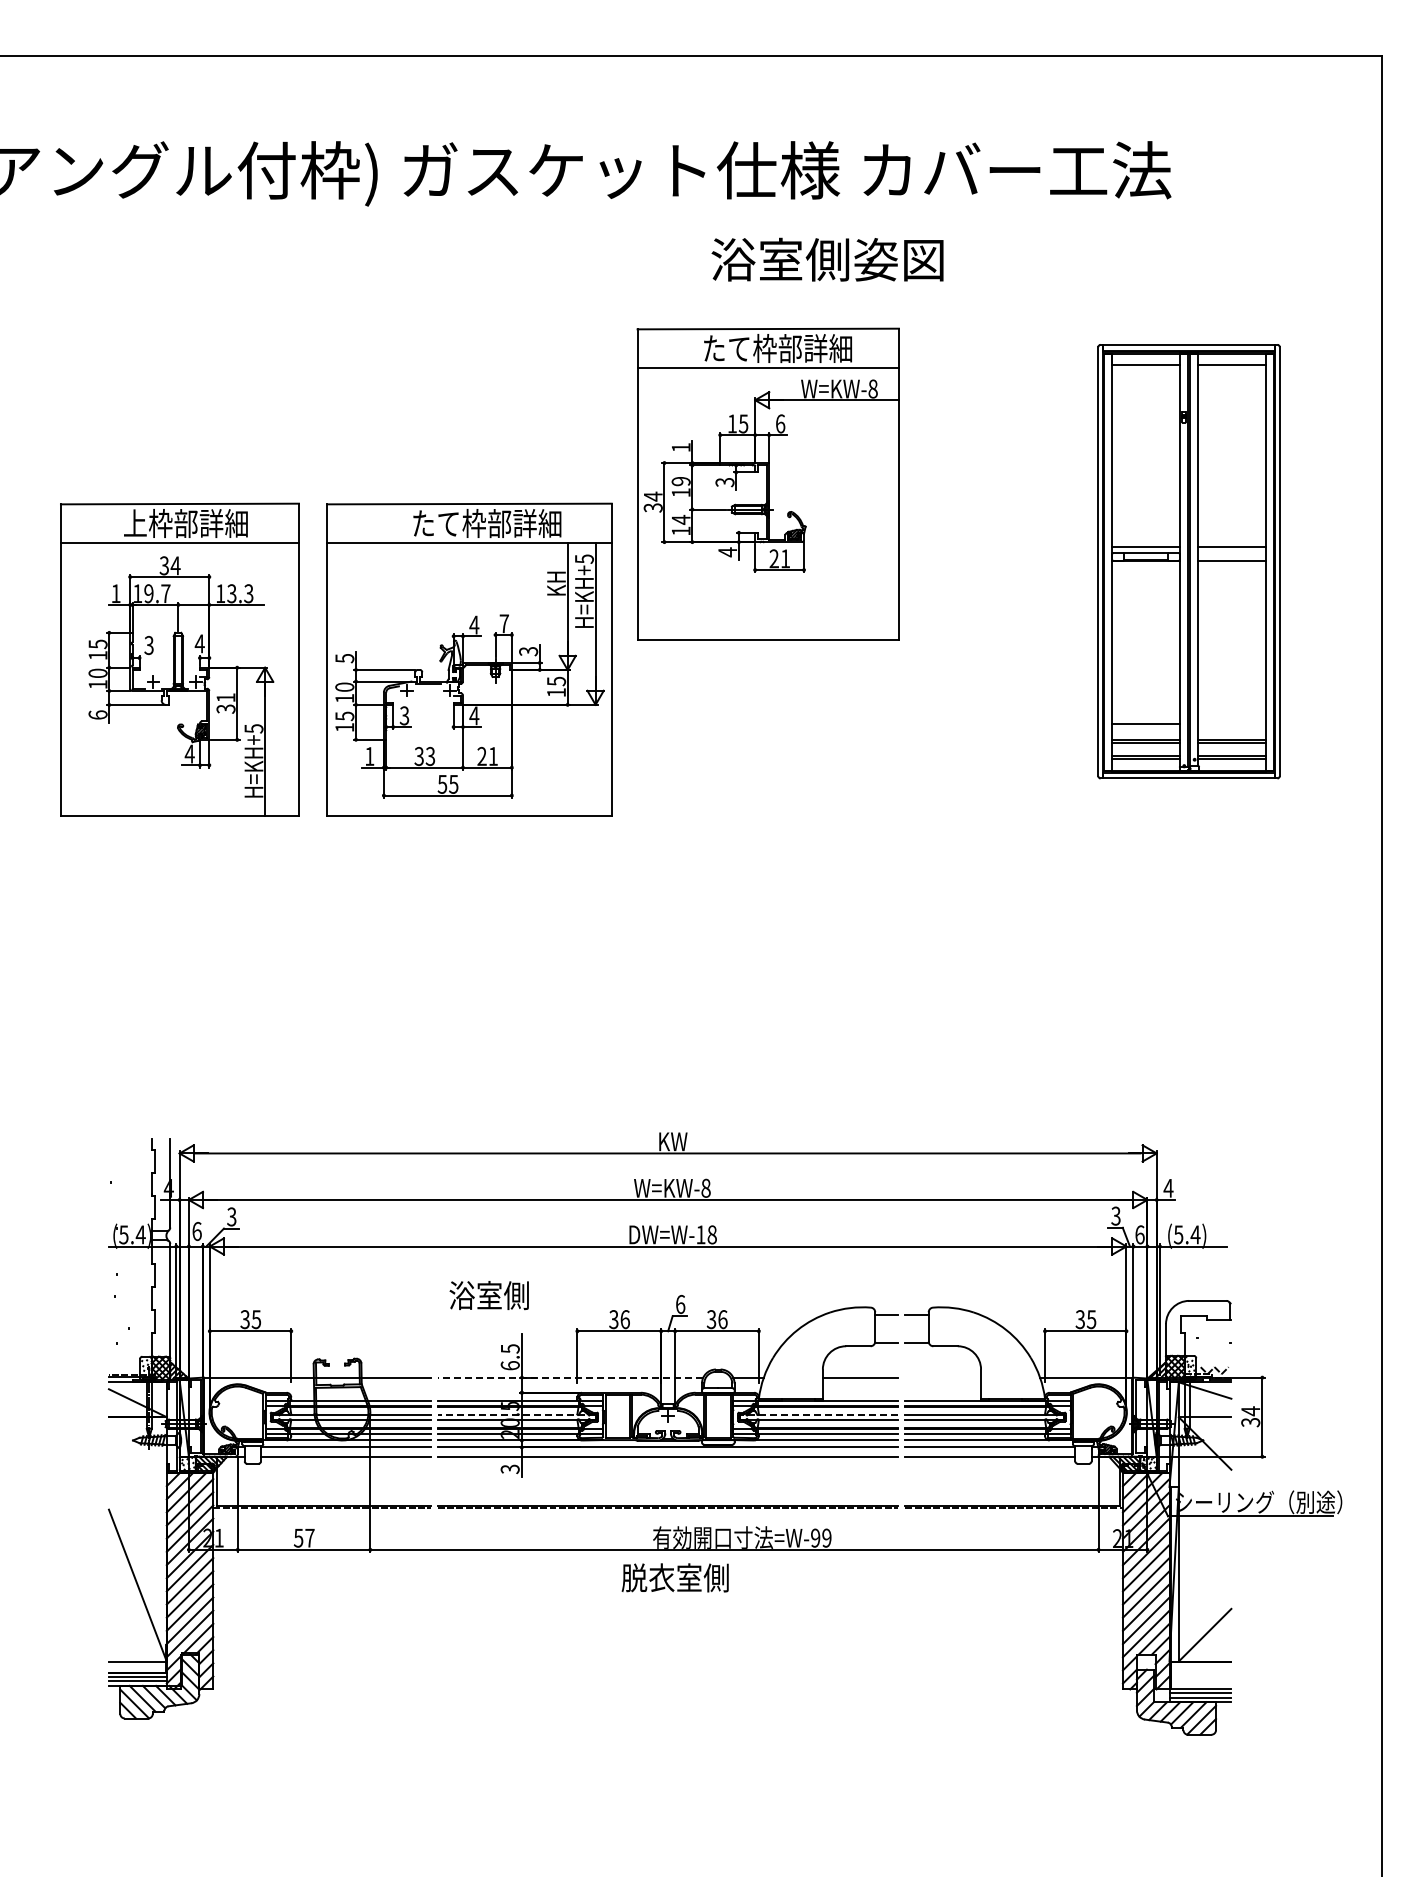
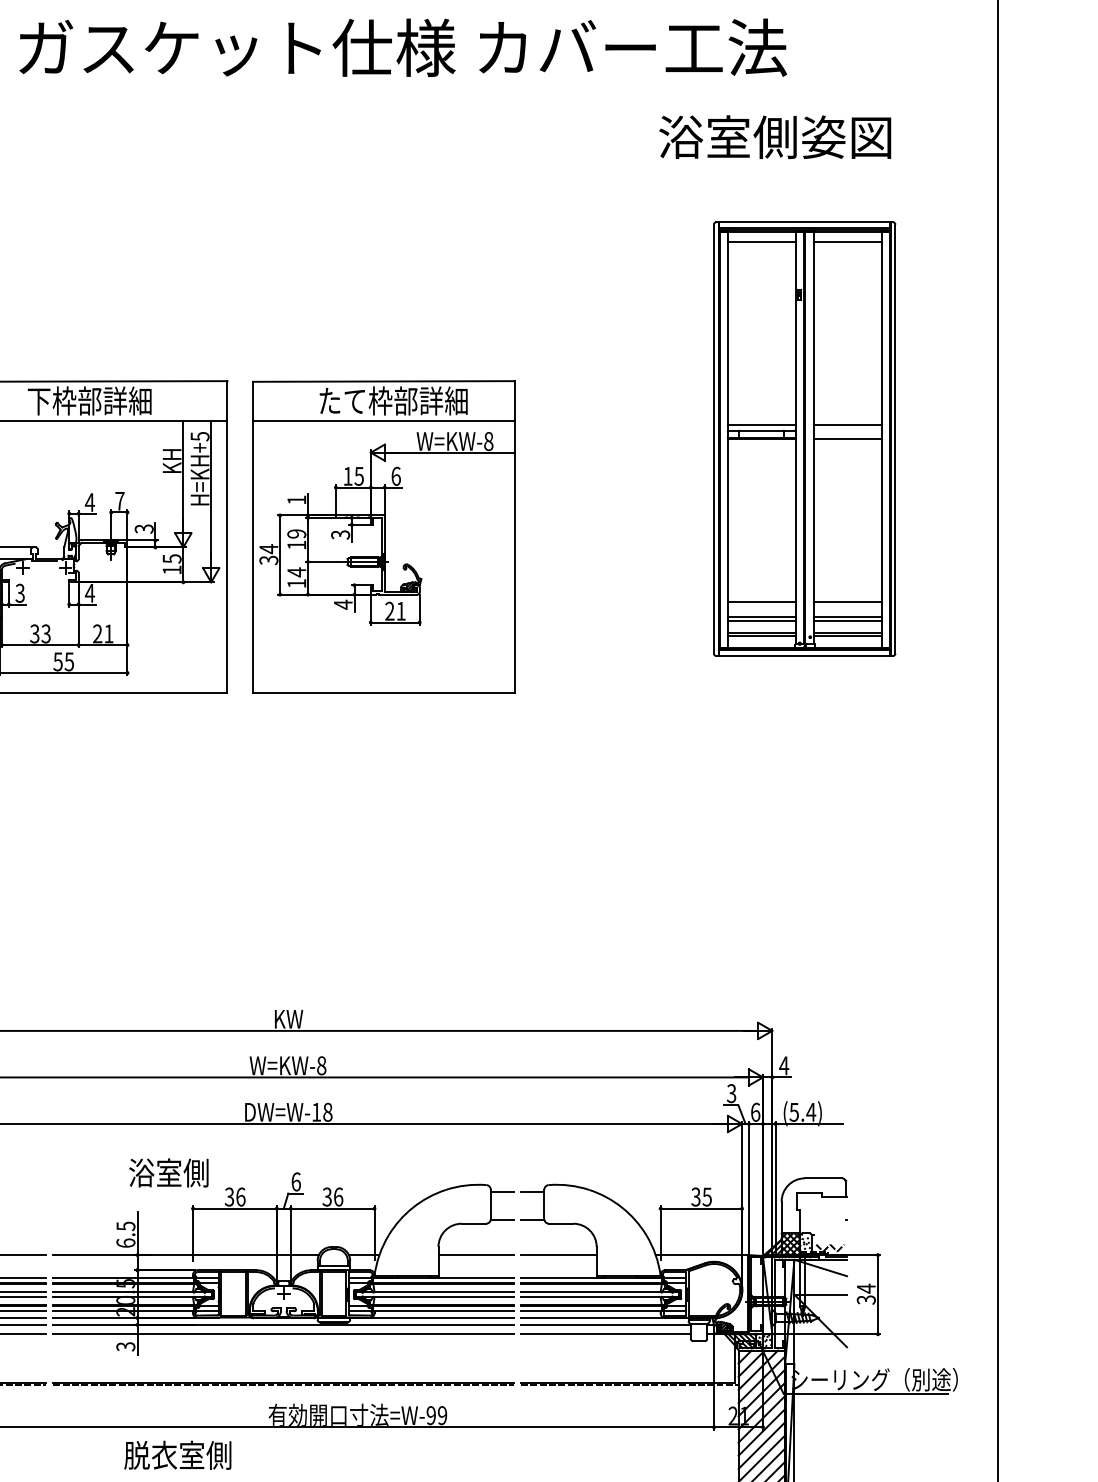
text: (827, 259) -> (775, 136), moved
part: (767, 484) -> (383, 536), moved
text: (486, 523) -> (102, 400), たて枠部詳細 -> 下枠部詳細
line: (1232, 724) -> (848, 601), added
text: (488, 1295) -> (168, 1172), moved
line: (570, 1377) -> (186, 1254), dashed -> solid
line: (943, 1377) -> (559, 1254), added
line: (516, 1414) -> (132, 1291), dashed -> solid
line: (818, 1414) -> (434, 1291), dashed -> solid
text: (674, 1577) -> (177, 1454), moved

